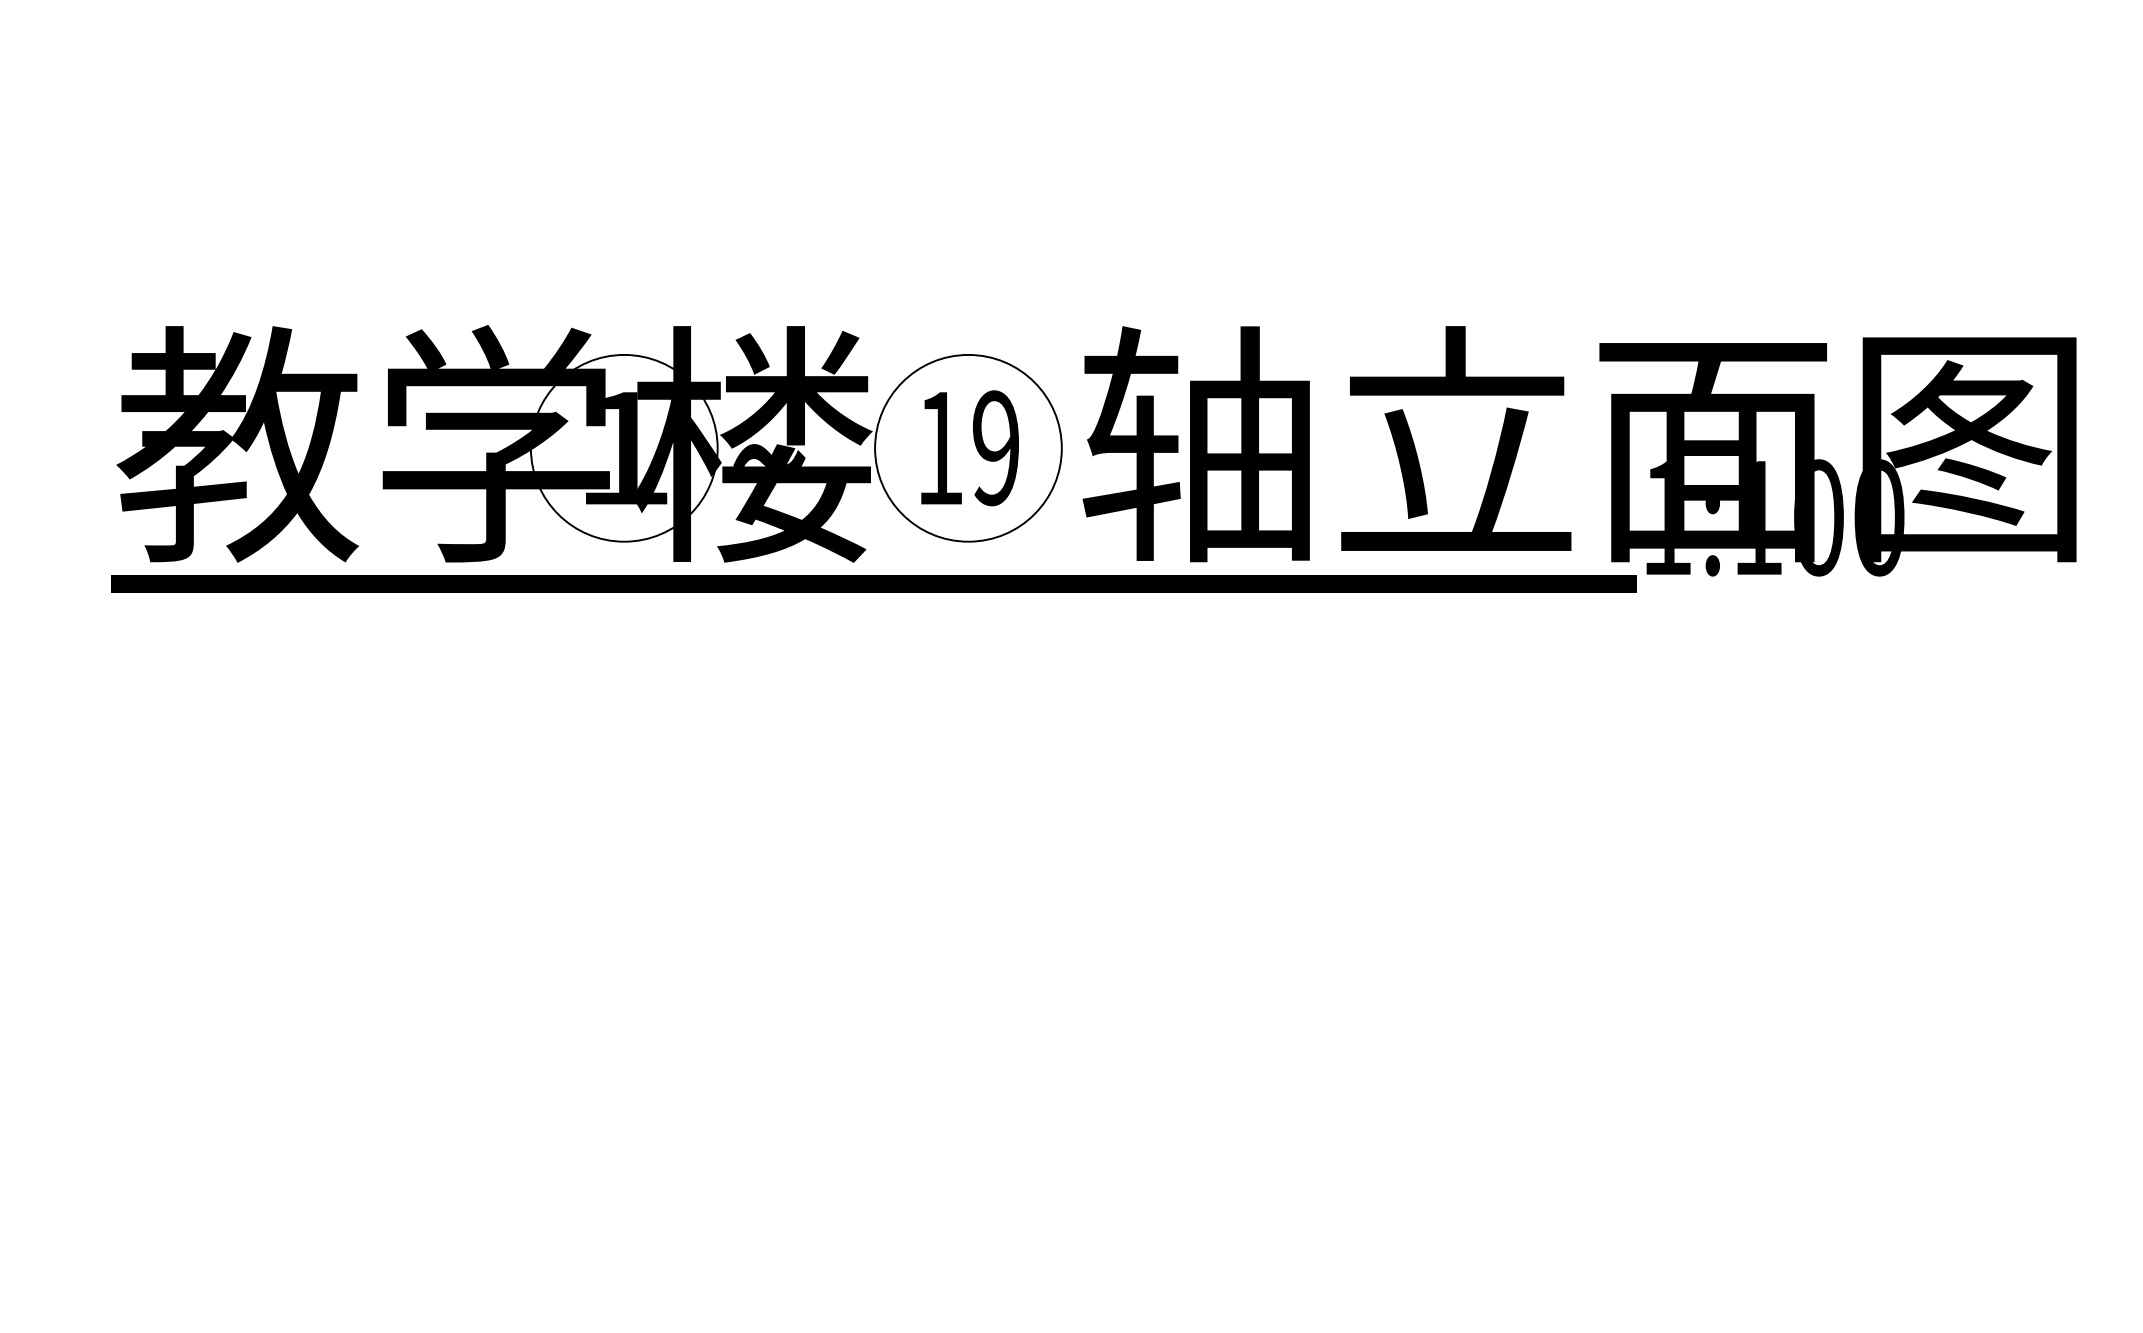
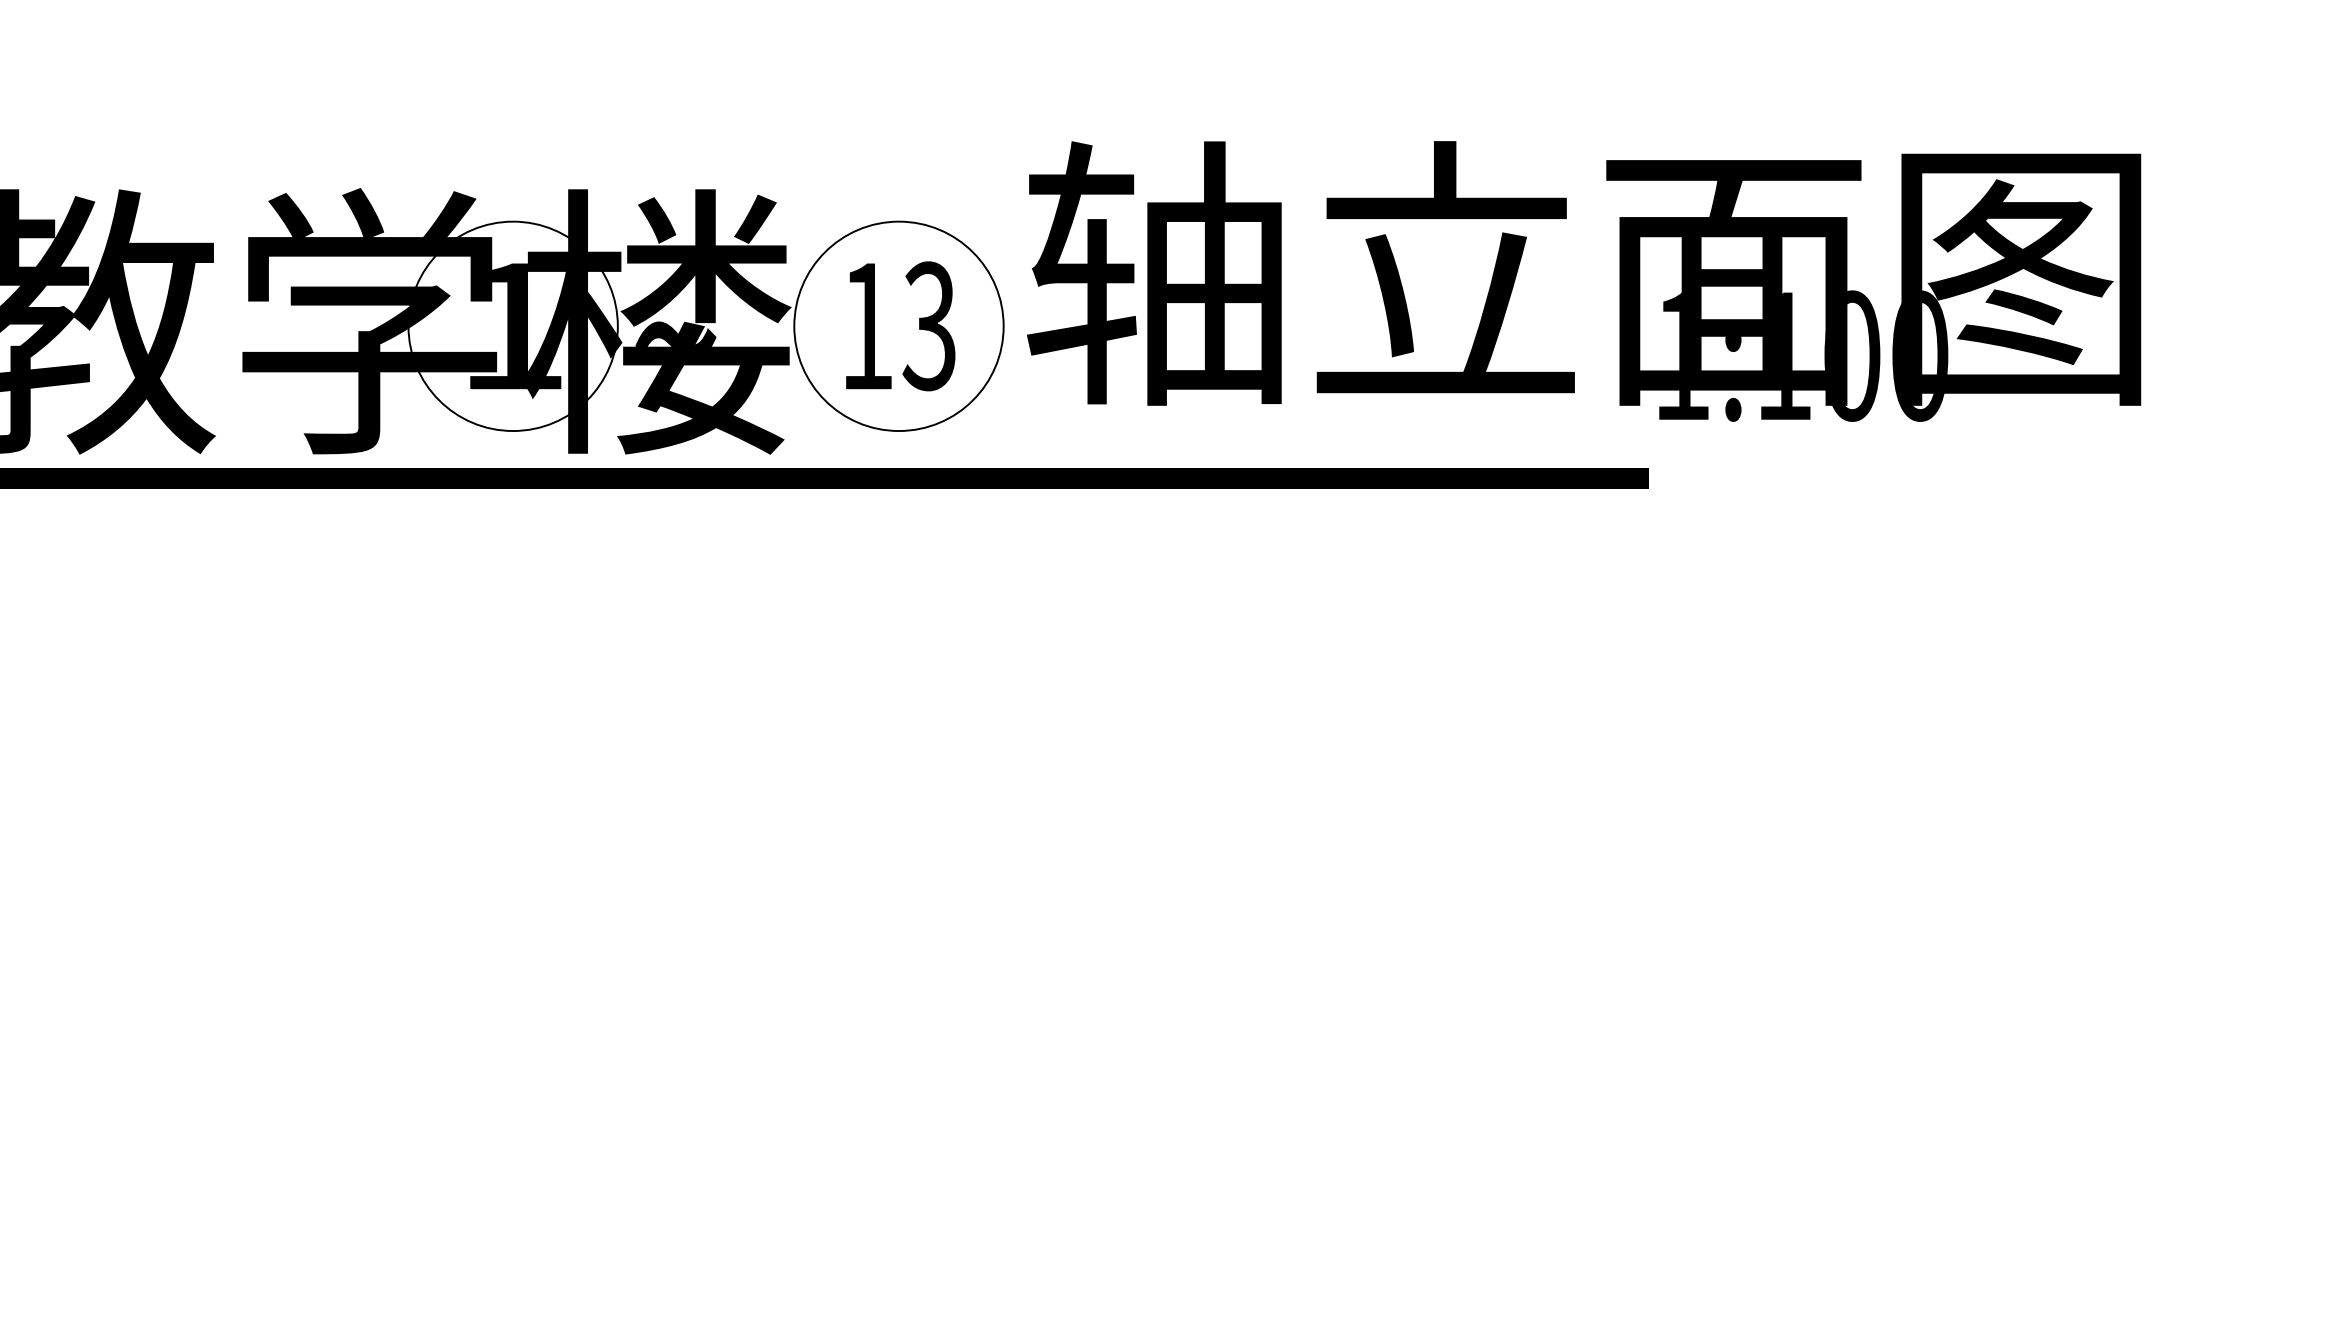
text: (994, 448) -> (928, 326), 19 -> 13
text: (1579, 451) -> (1583, 281), moved

